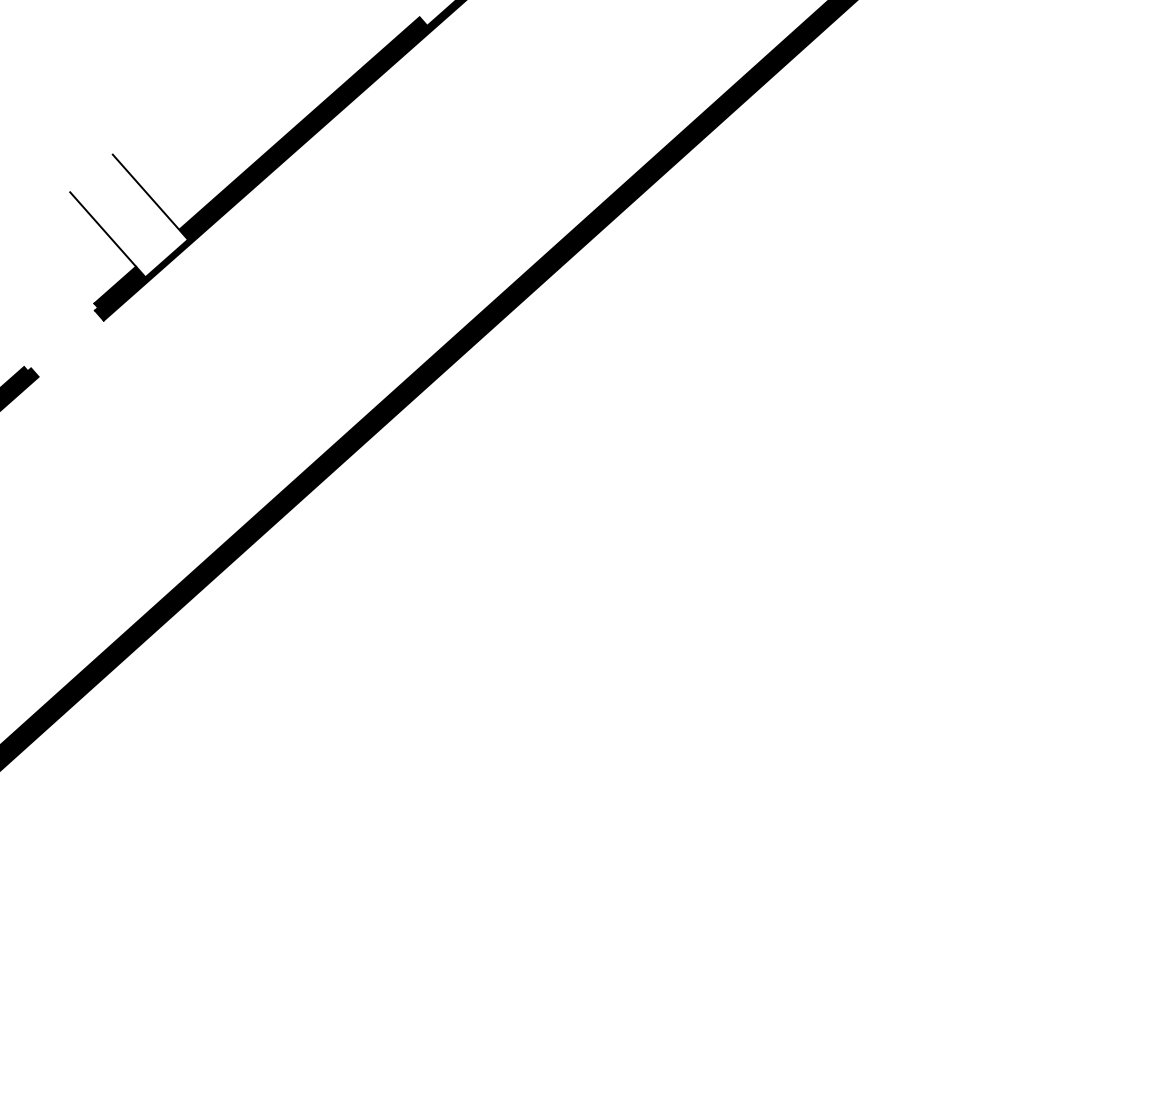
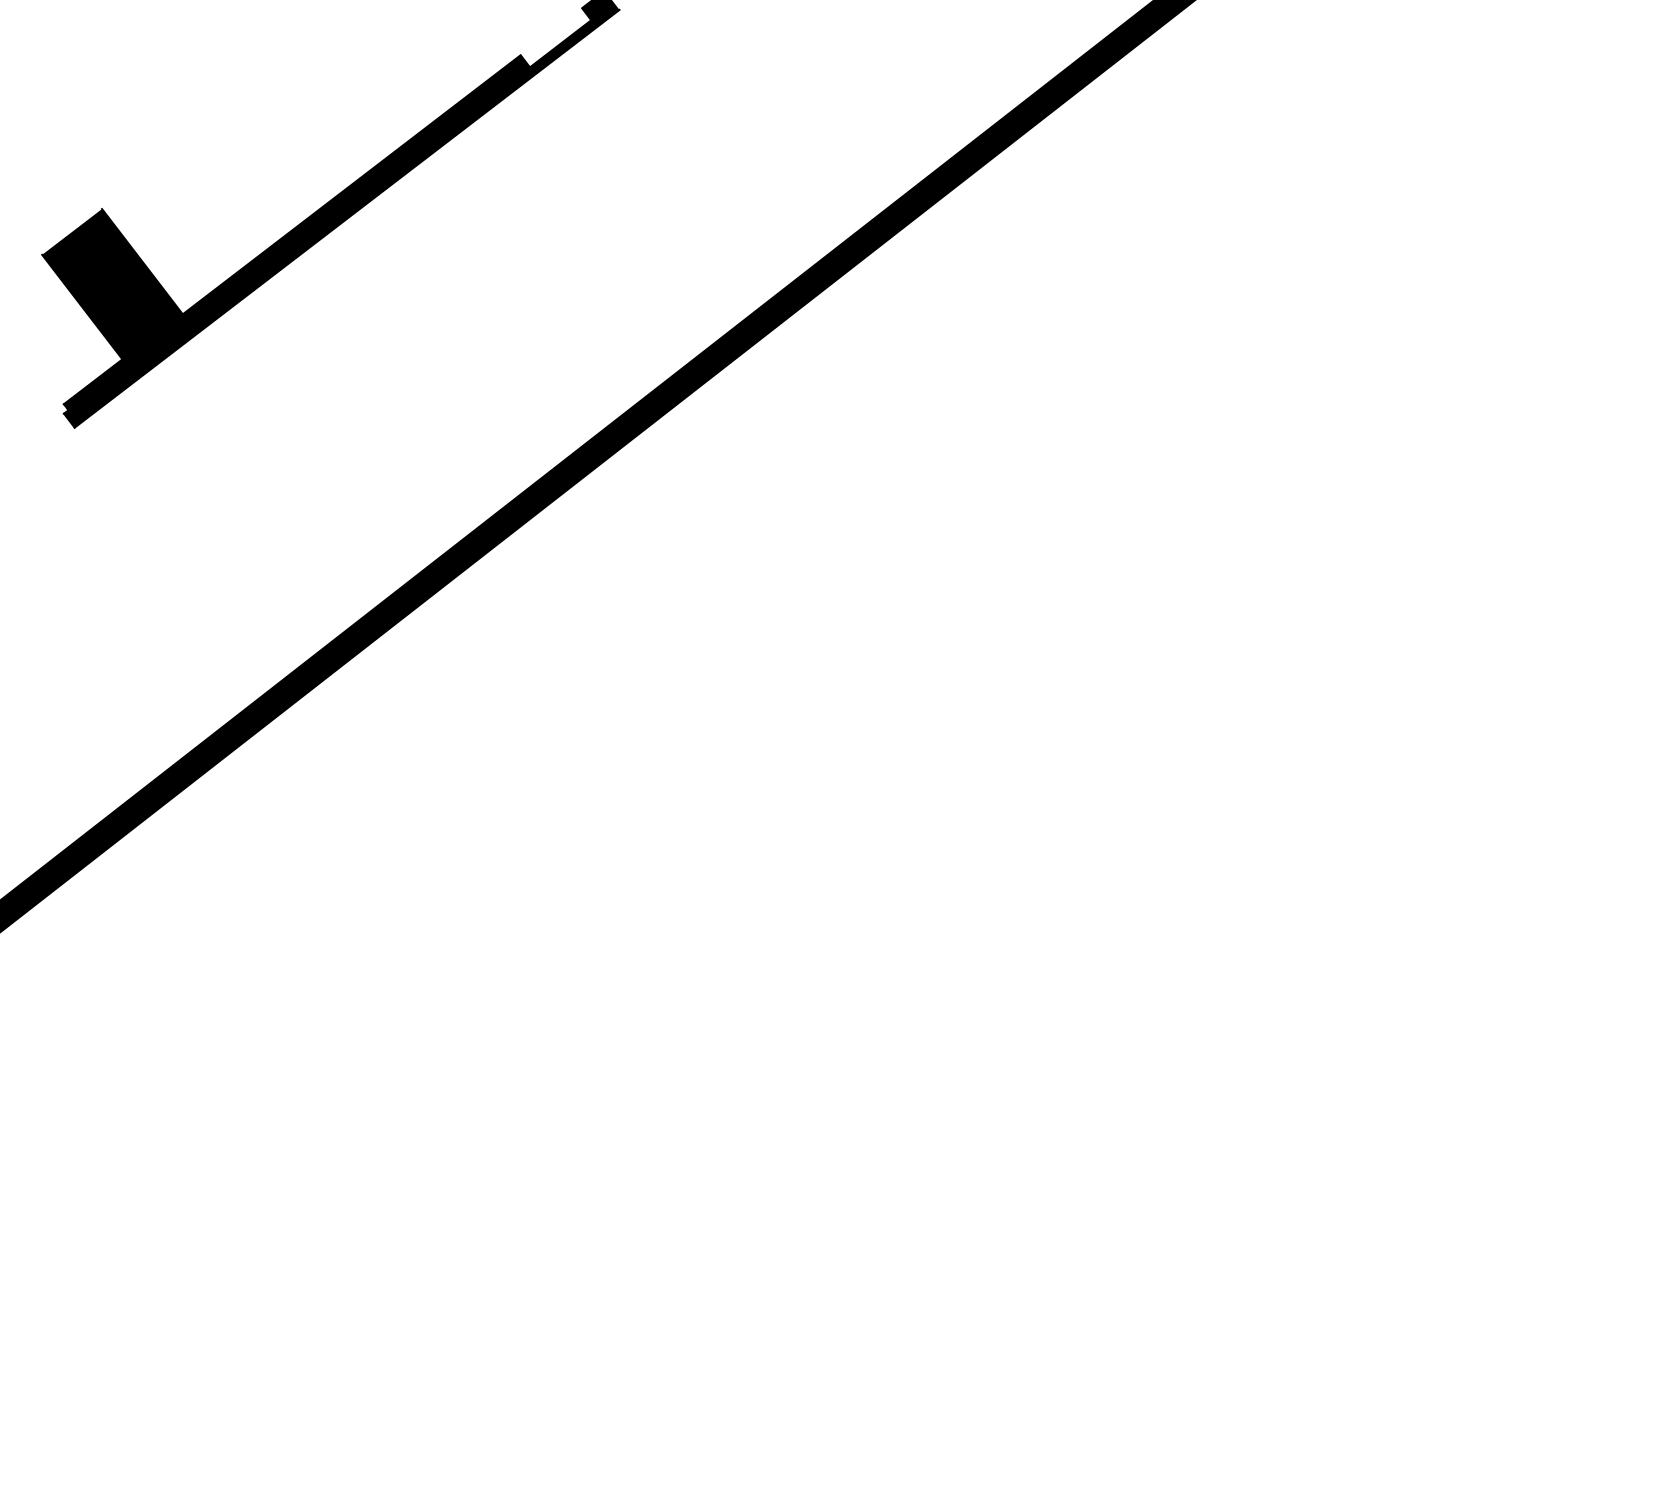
fill: (128, 215) -> (117, 291), added

